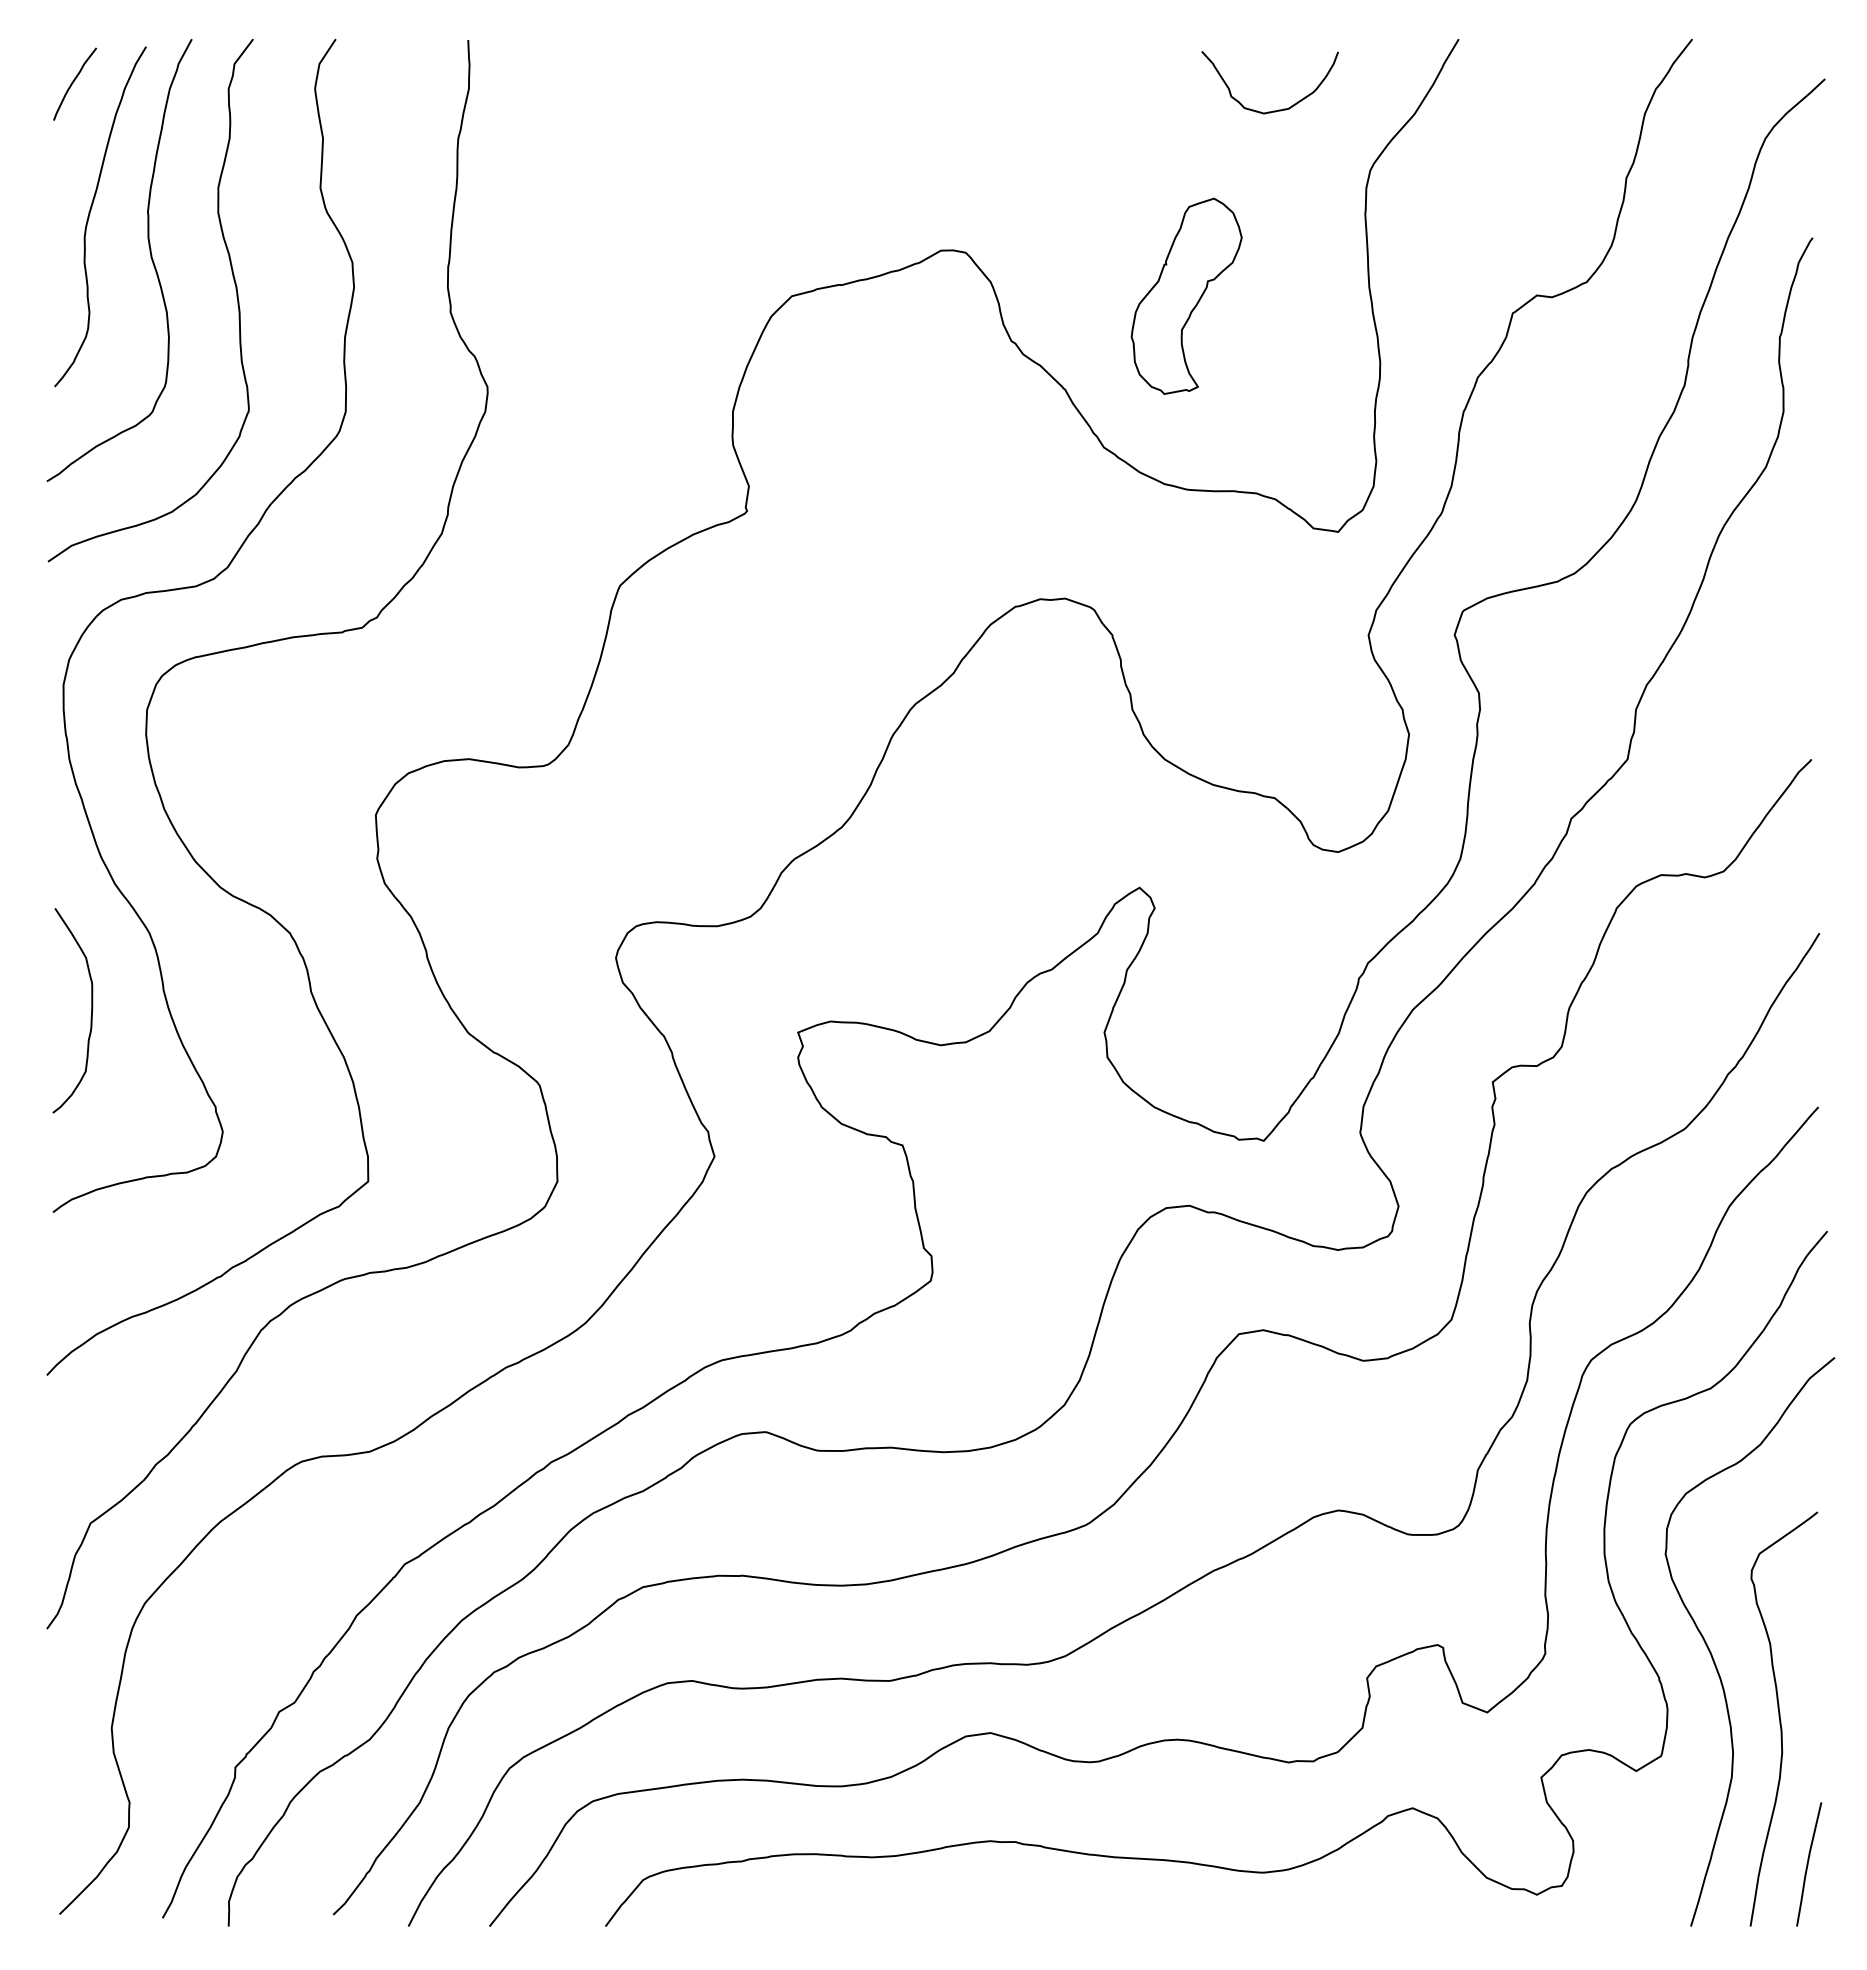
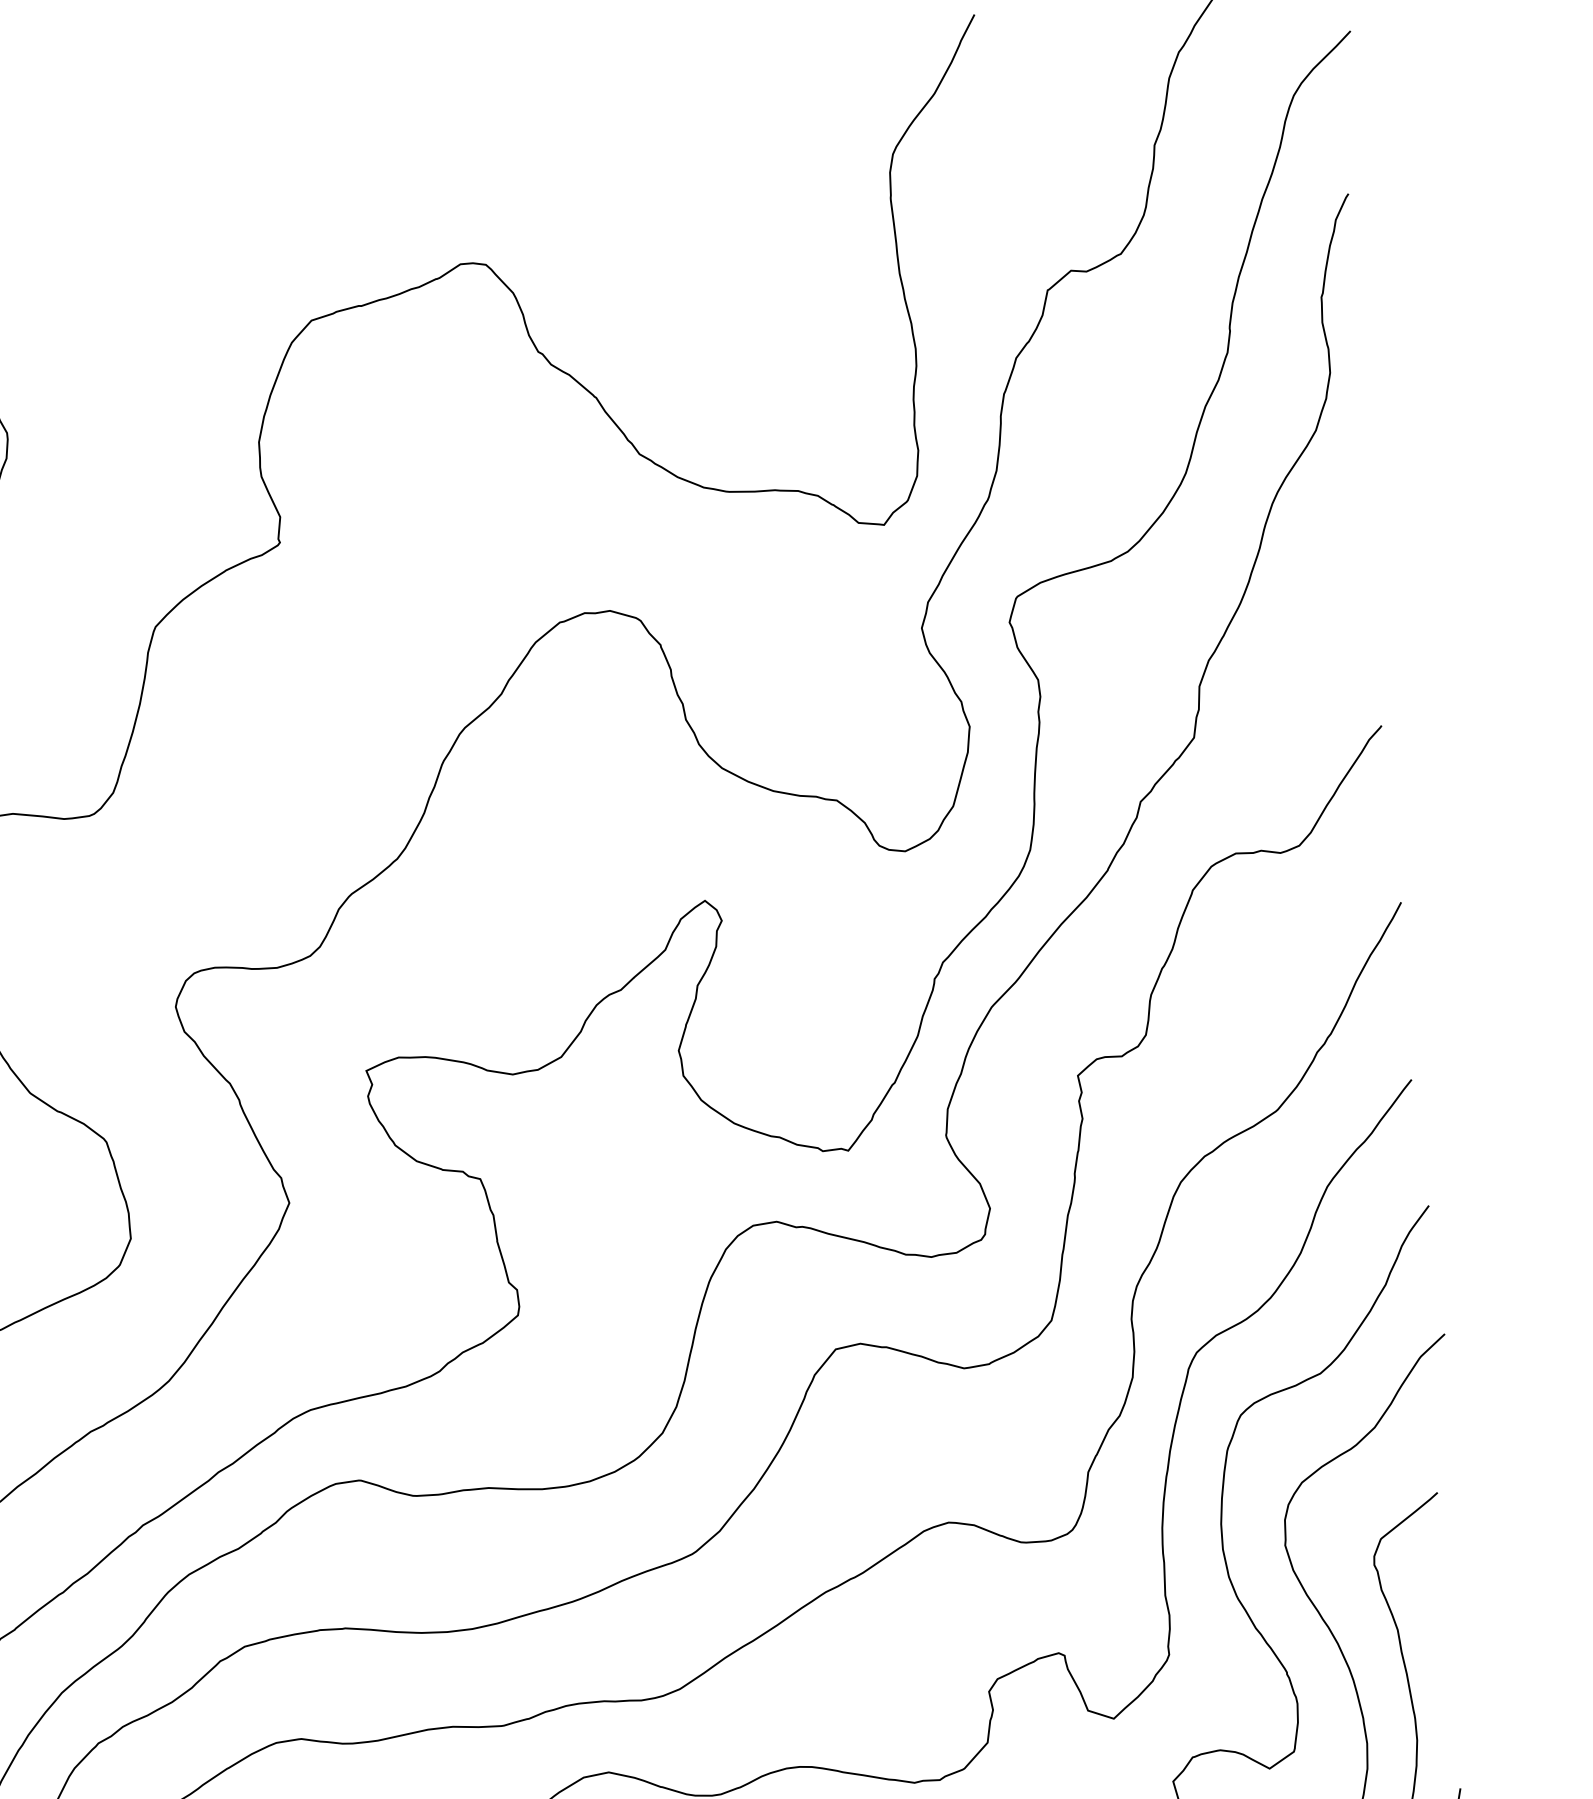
curve: (1273, 110) -> (790, 99), removed
part: (1186, 295) -> (713, 293), removed

